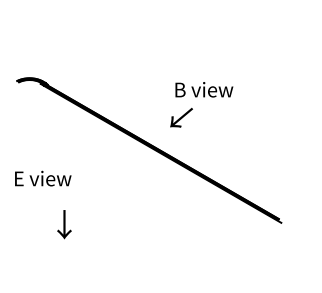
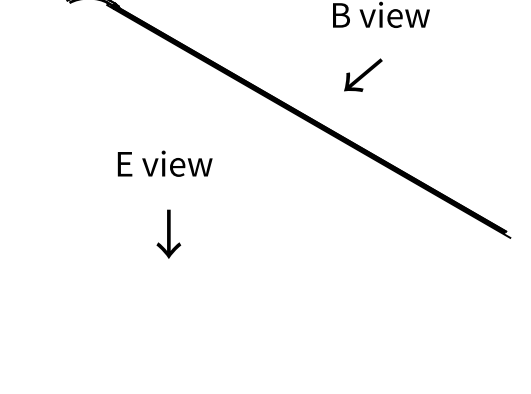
text: (181, 117) -> (363, 74), moved
text: (43, 178) -> (165, 163), moved
text: (64, 224) -> (168, 233), moved

